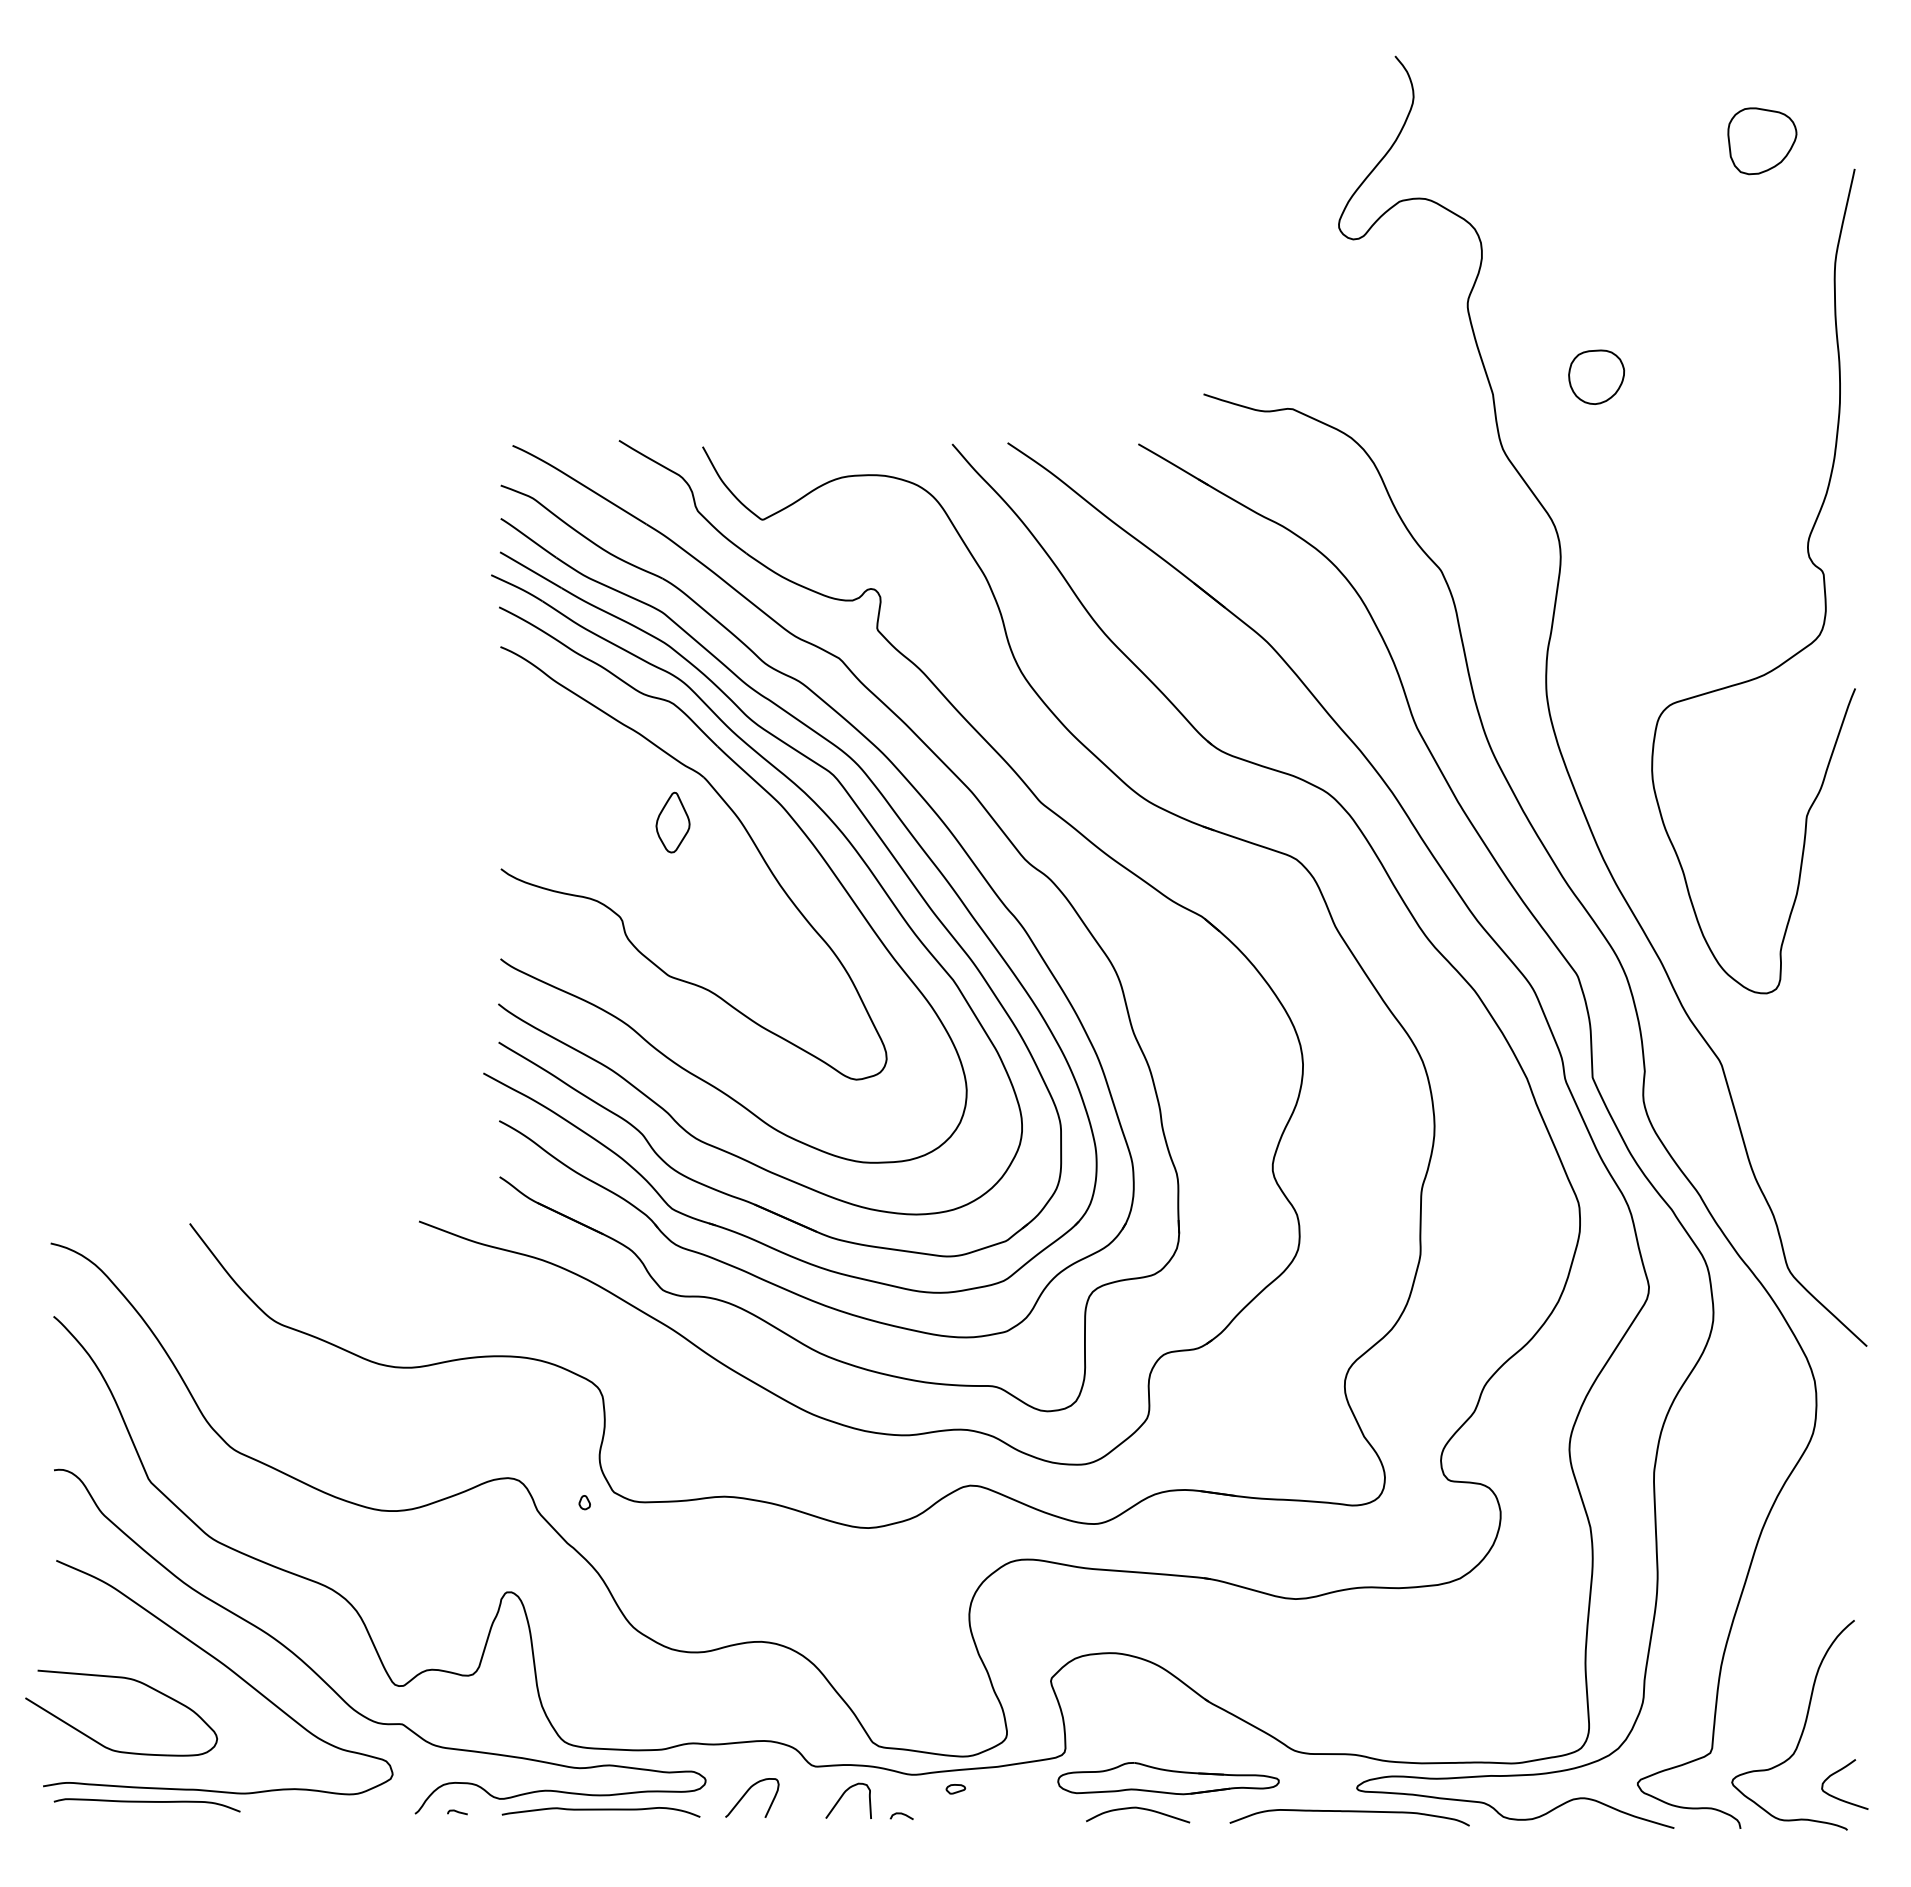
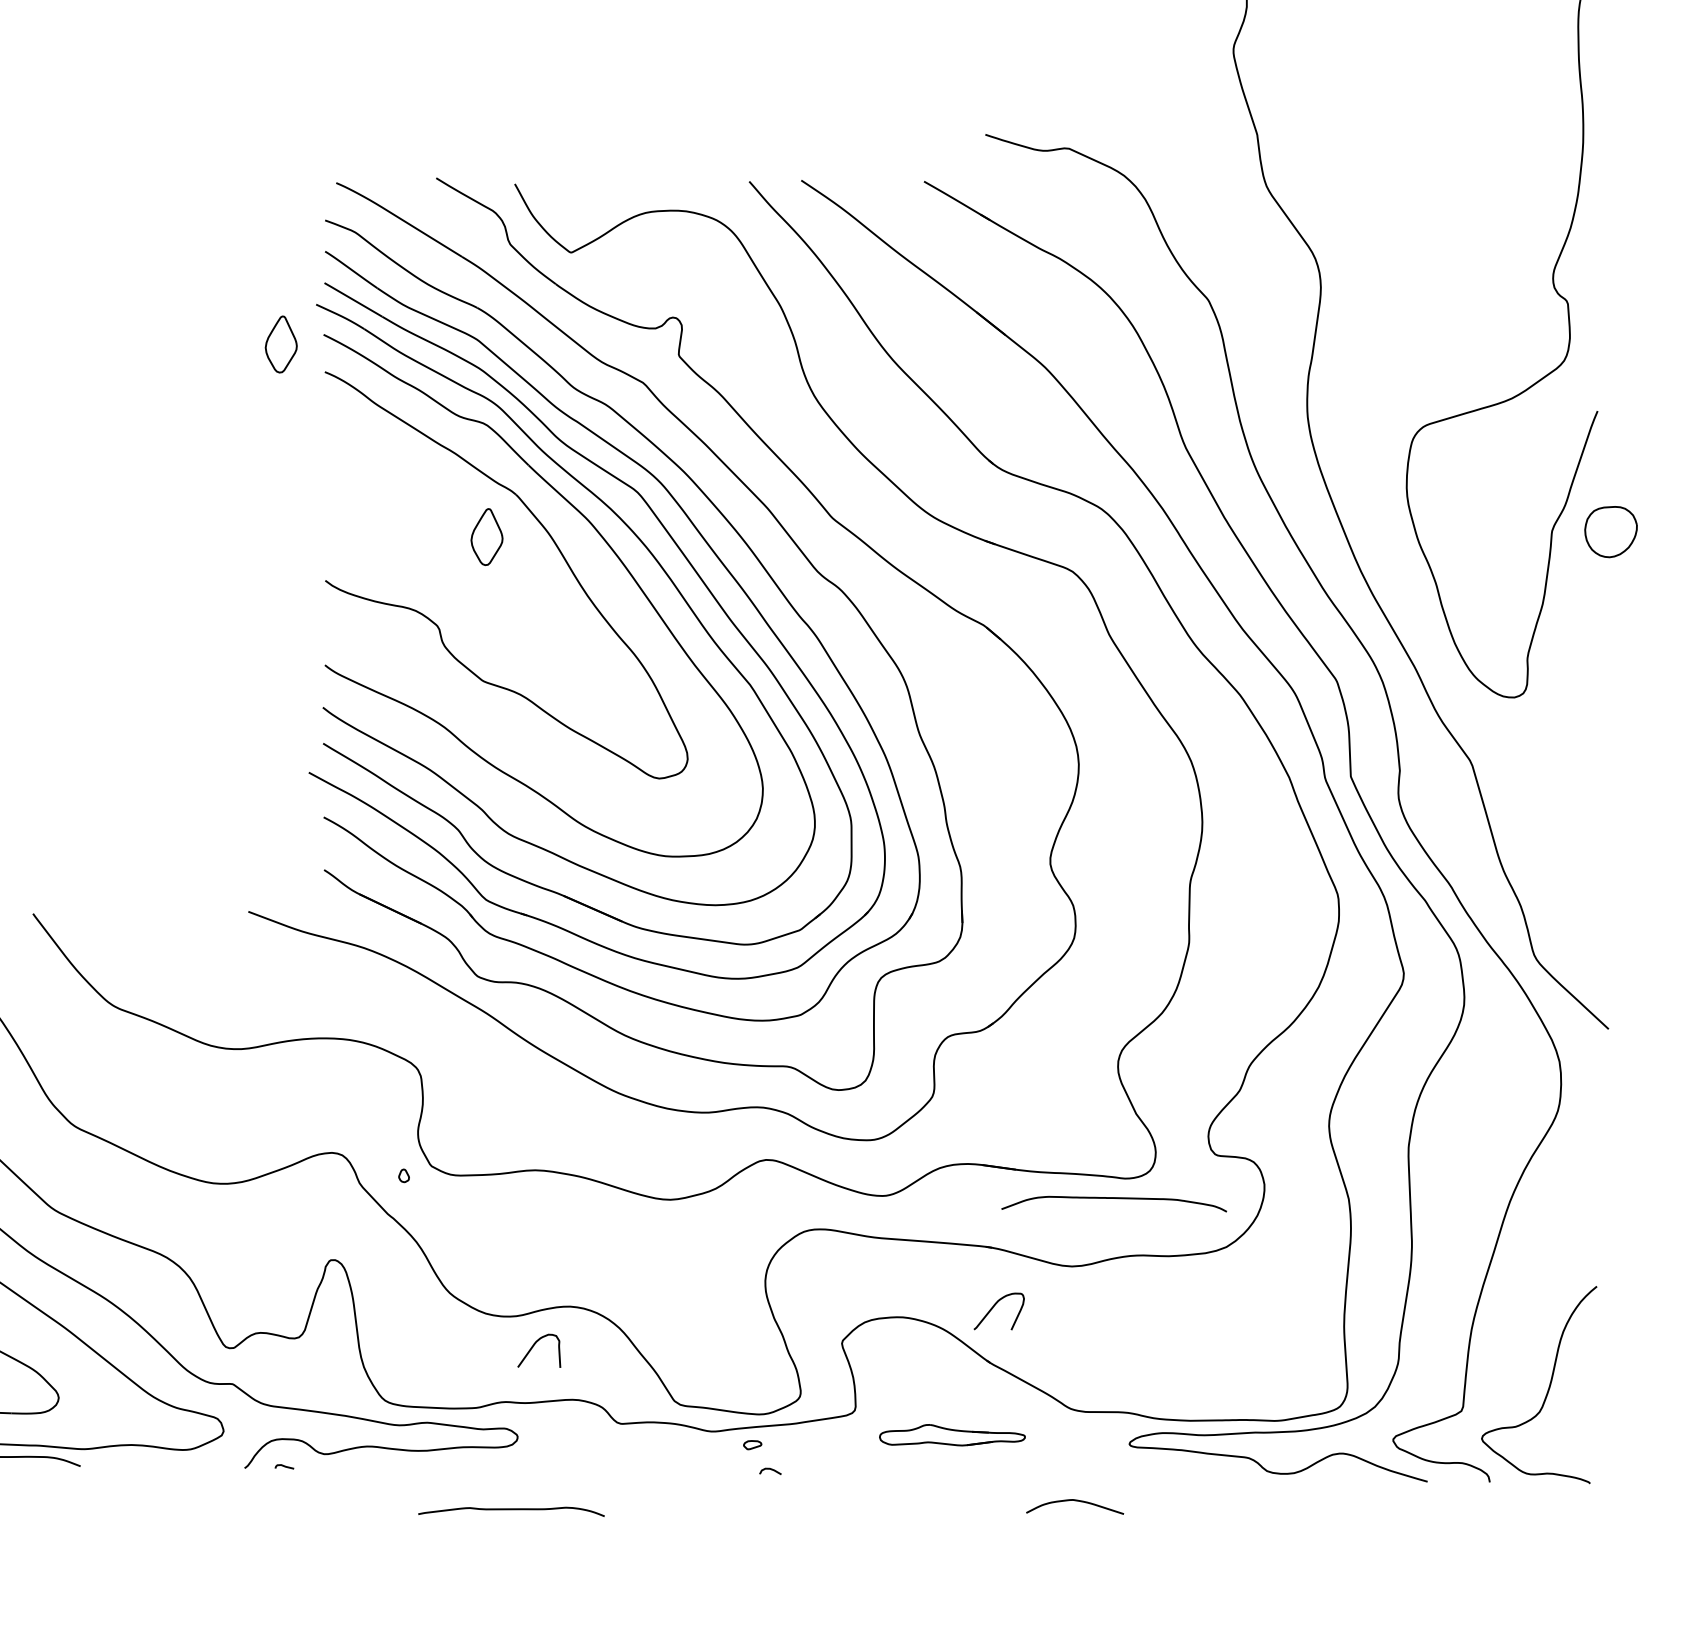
part: (1596, 376) -> (1610, 531), moved
part: (453, 617) -> (280, 344), added
curve: (1838, 1772) -> (1581, 1429), removed
part: (1168, 1778) -> (952, 1435), size x0.7
curve: (747, 1792) -> (994, 1306), moved
curve: (842, 1797) -> (533, 1347), moved
curve: (1139, 1809) -> (1076, 1501), moved
curve: (600, 1810) -> (510, 1510), moved
curve: (1349, 1812) -> (1114, 1199), moved
curve: (901, 1814) -> (770, 1469), moved

